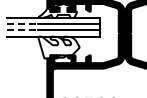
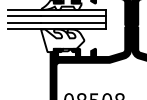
line: (22, 24) -> (24, 16), dashed -> solid
line: (22, 30) -> (24, 22), dashed -> solid

